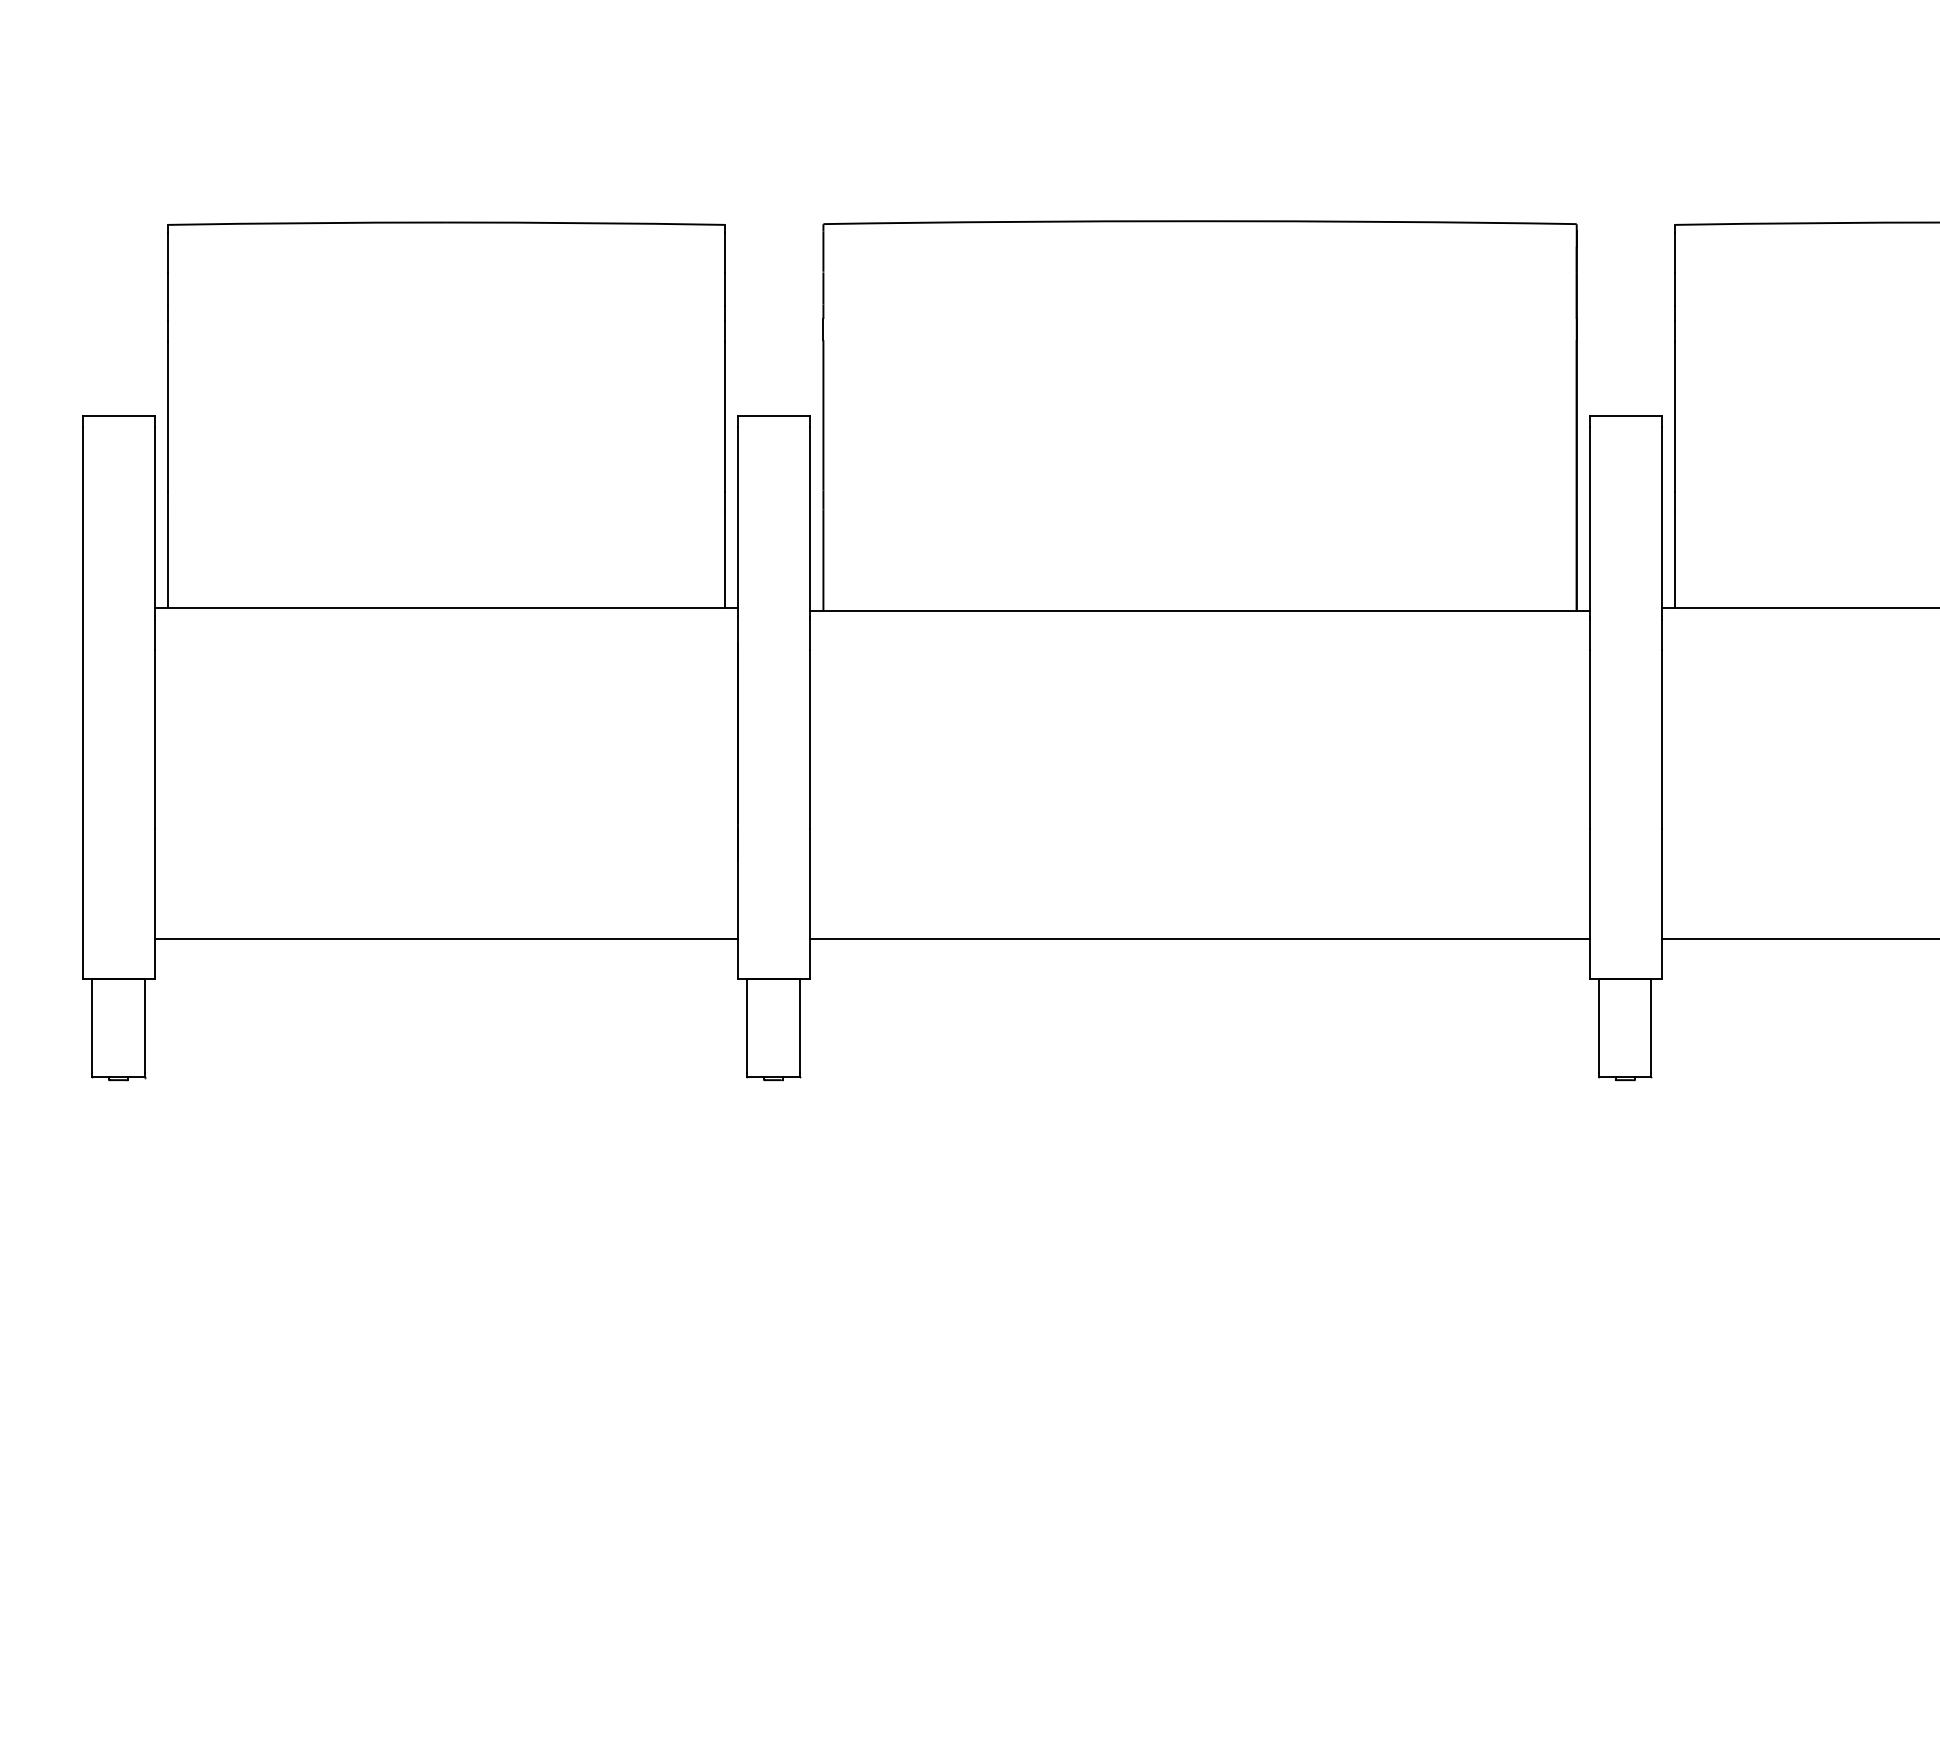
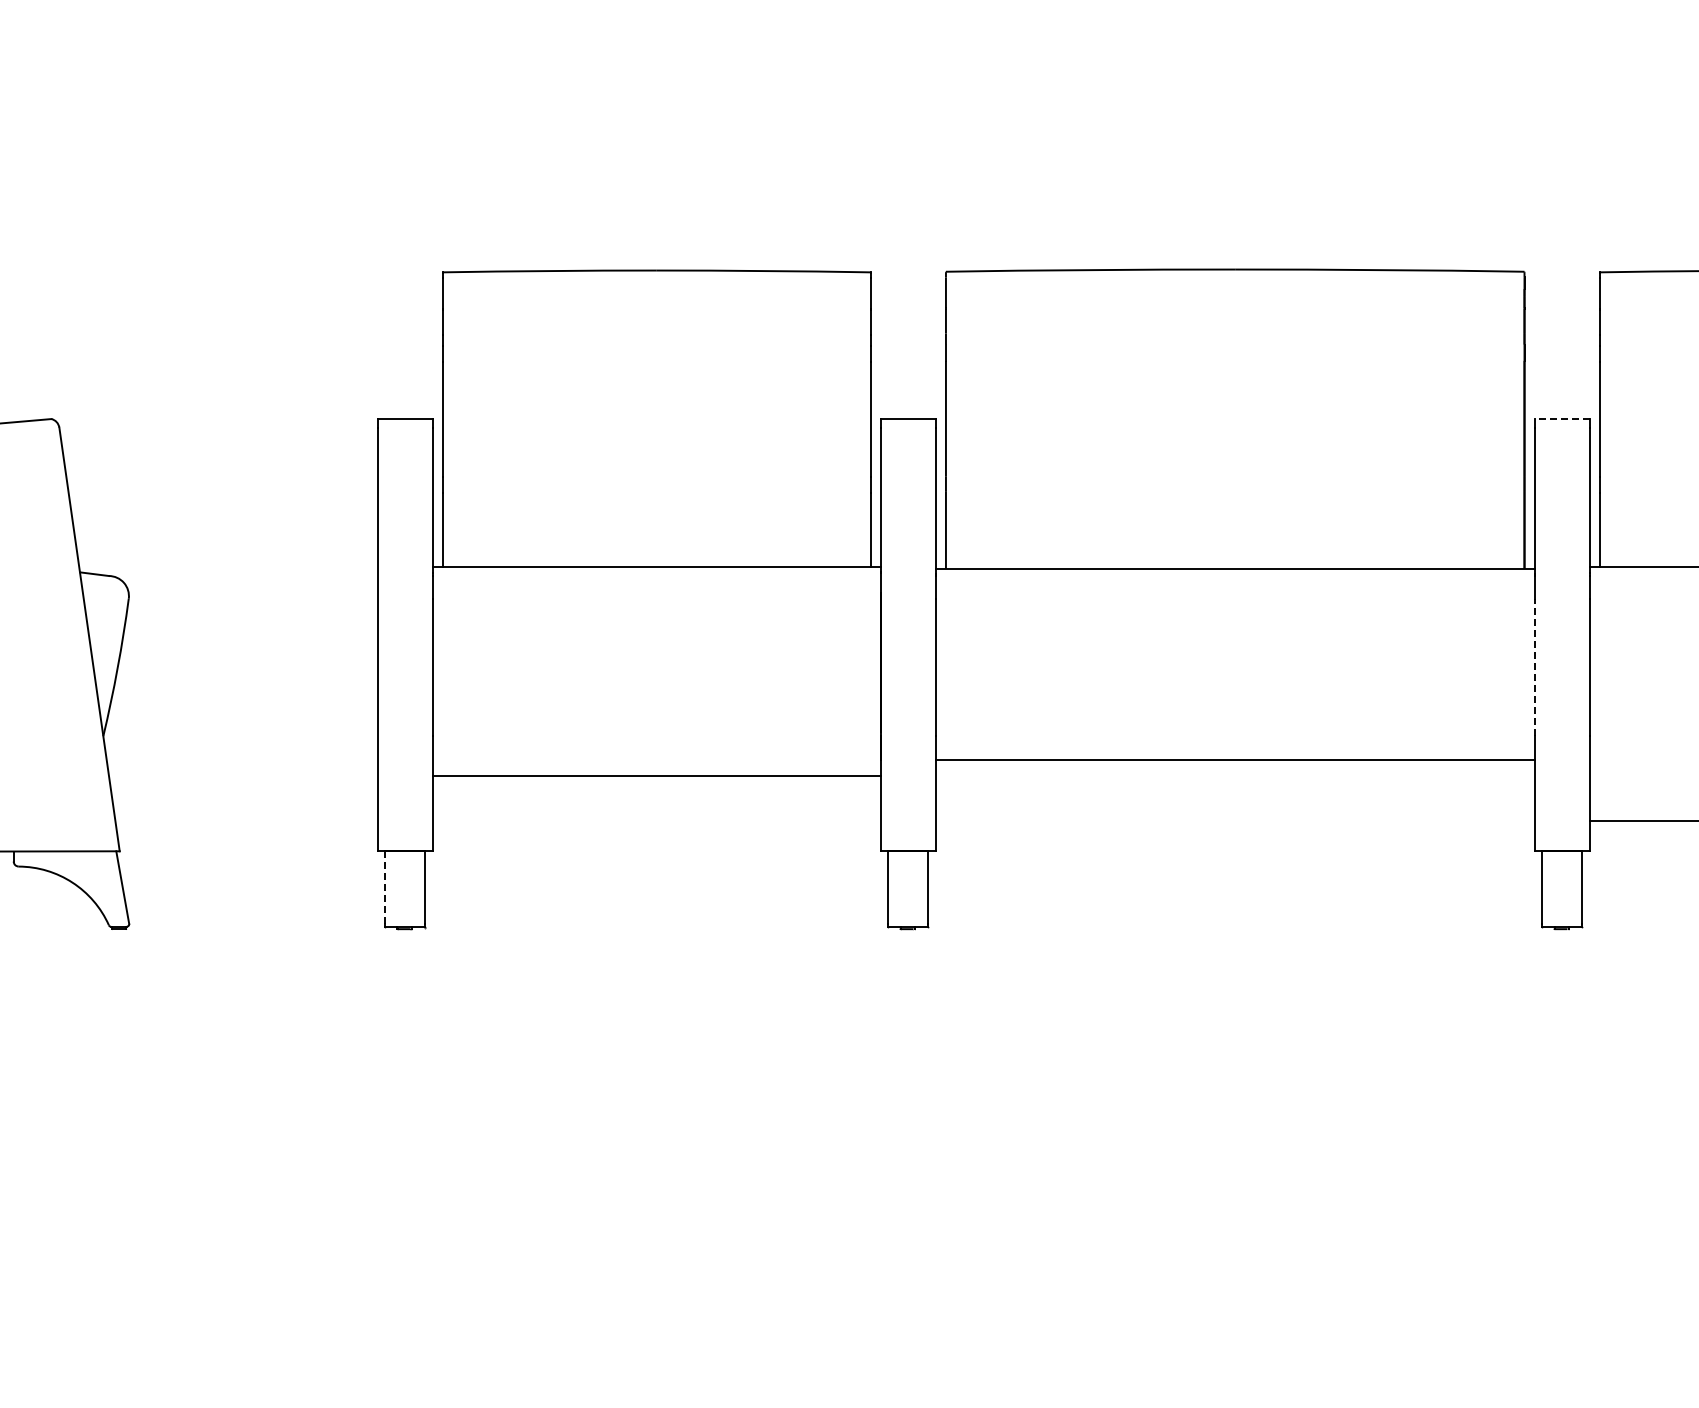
line: (1626, 416) -> (1562, 419), solid -> dashed
line: (1589, 739) -> (1534, 667), solid -> dashed
line: (446, 939) -> (656, 776), moved
line: (1199, 939) -> (1234, 760), moved
line: (92, 1025) -> (384, 887), solid -> dashed

